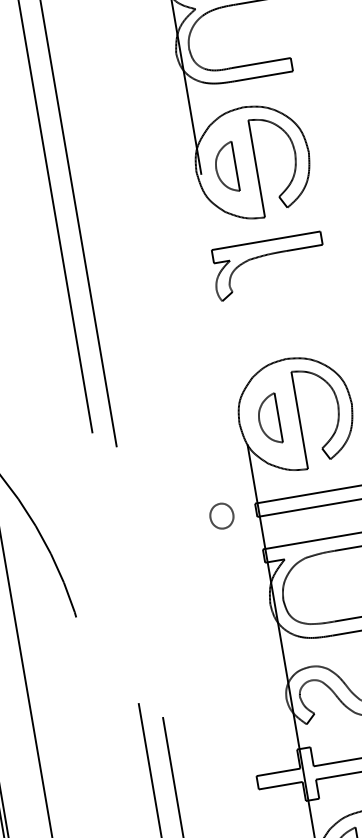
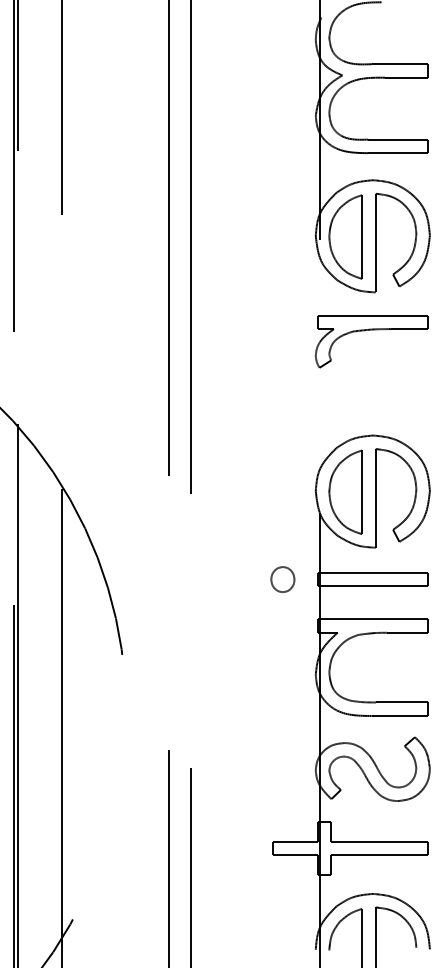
part: (225, 167) -> (345, 236), size x1.67
part: (268, 418) -> (345, 491), size x1.67

